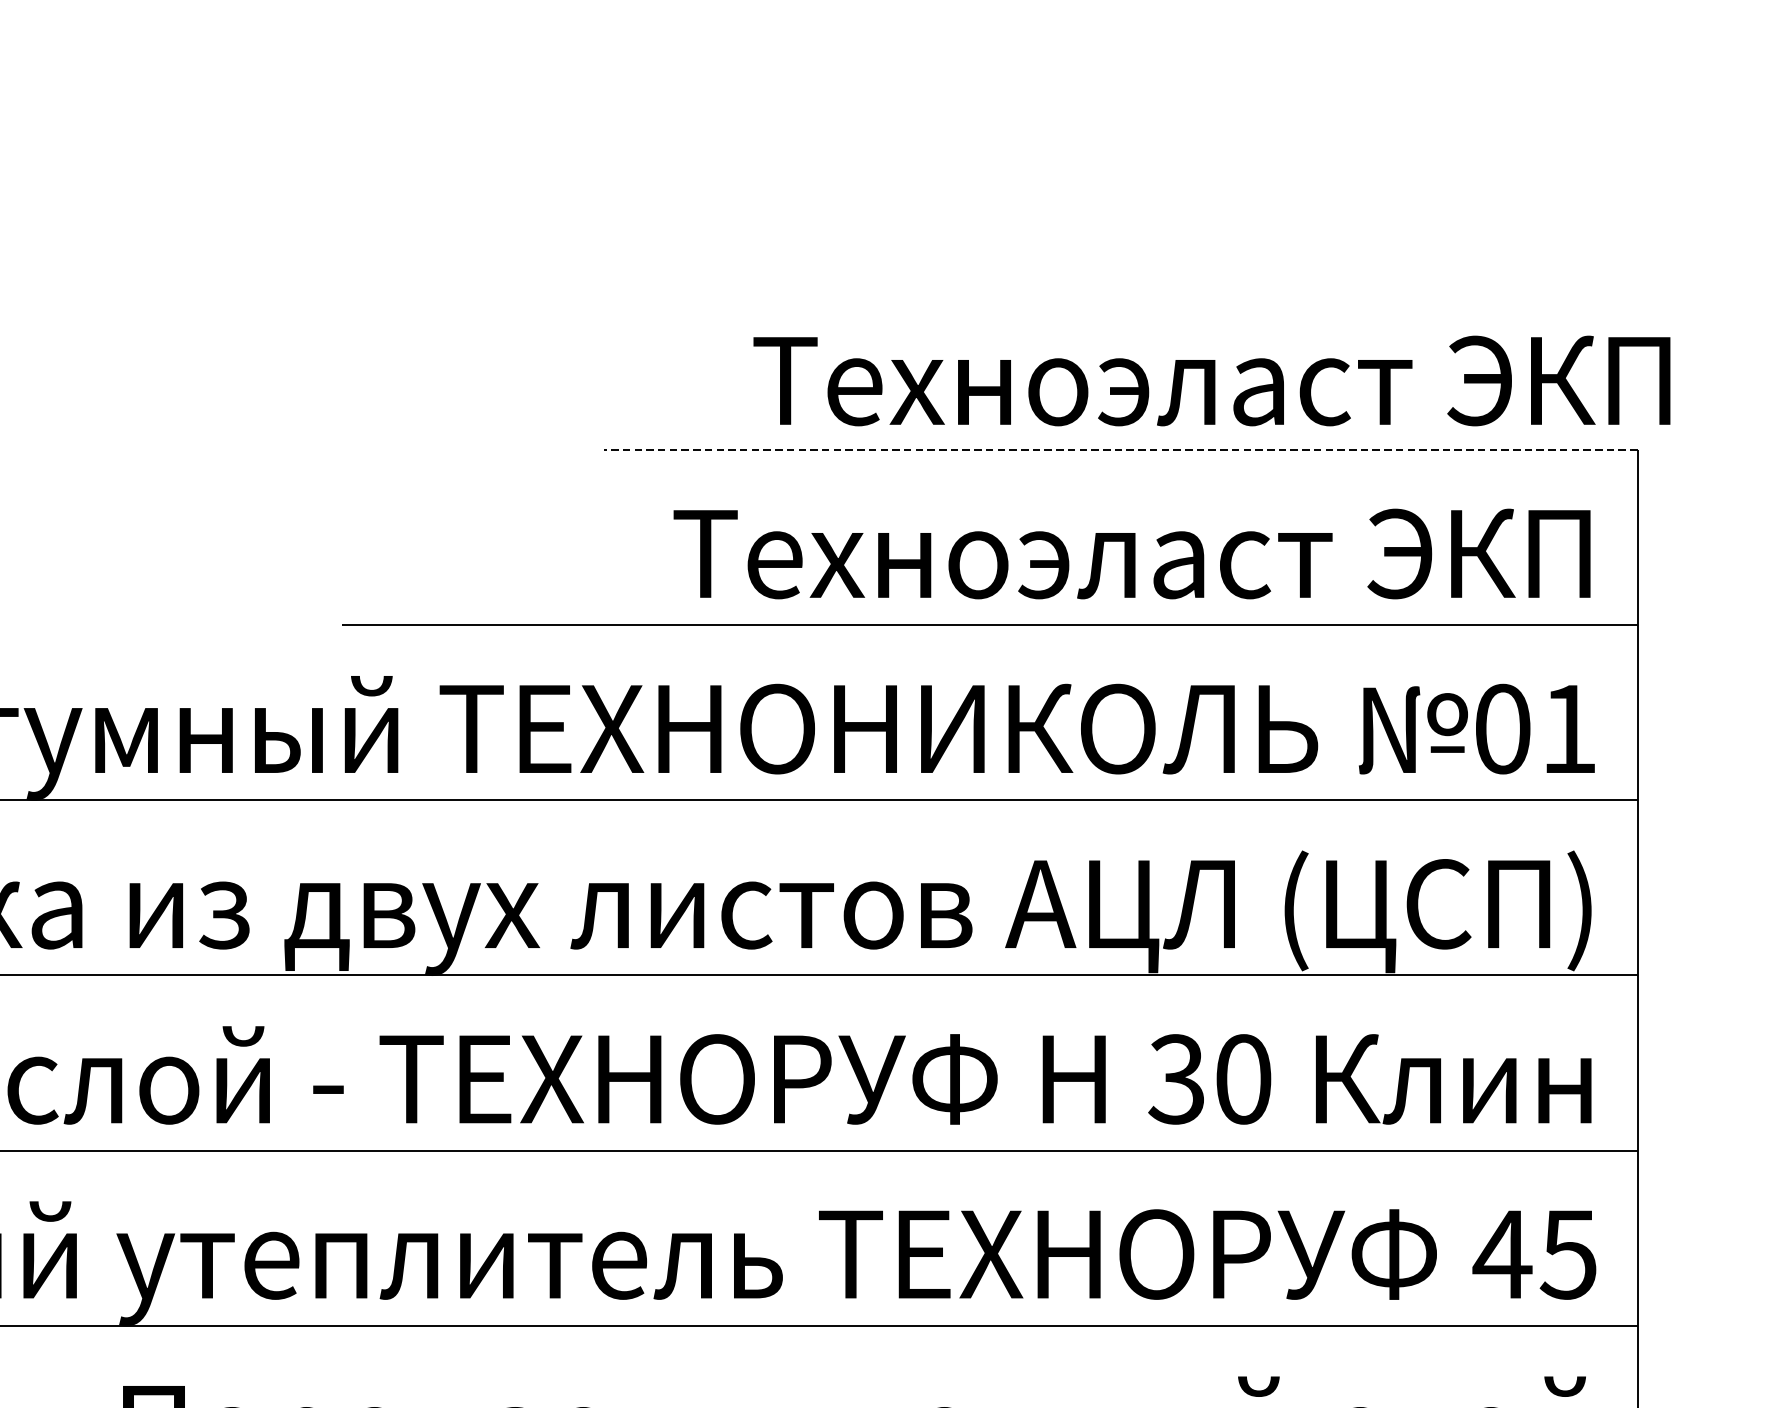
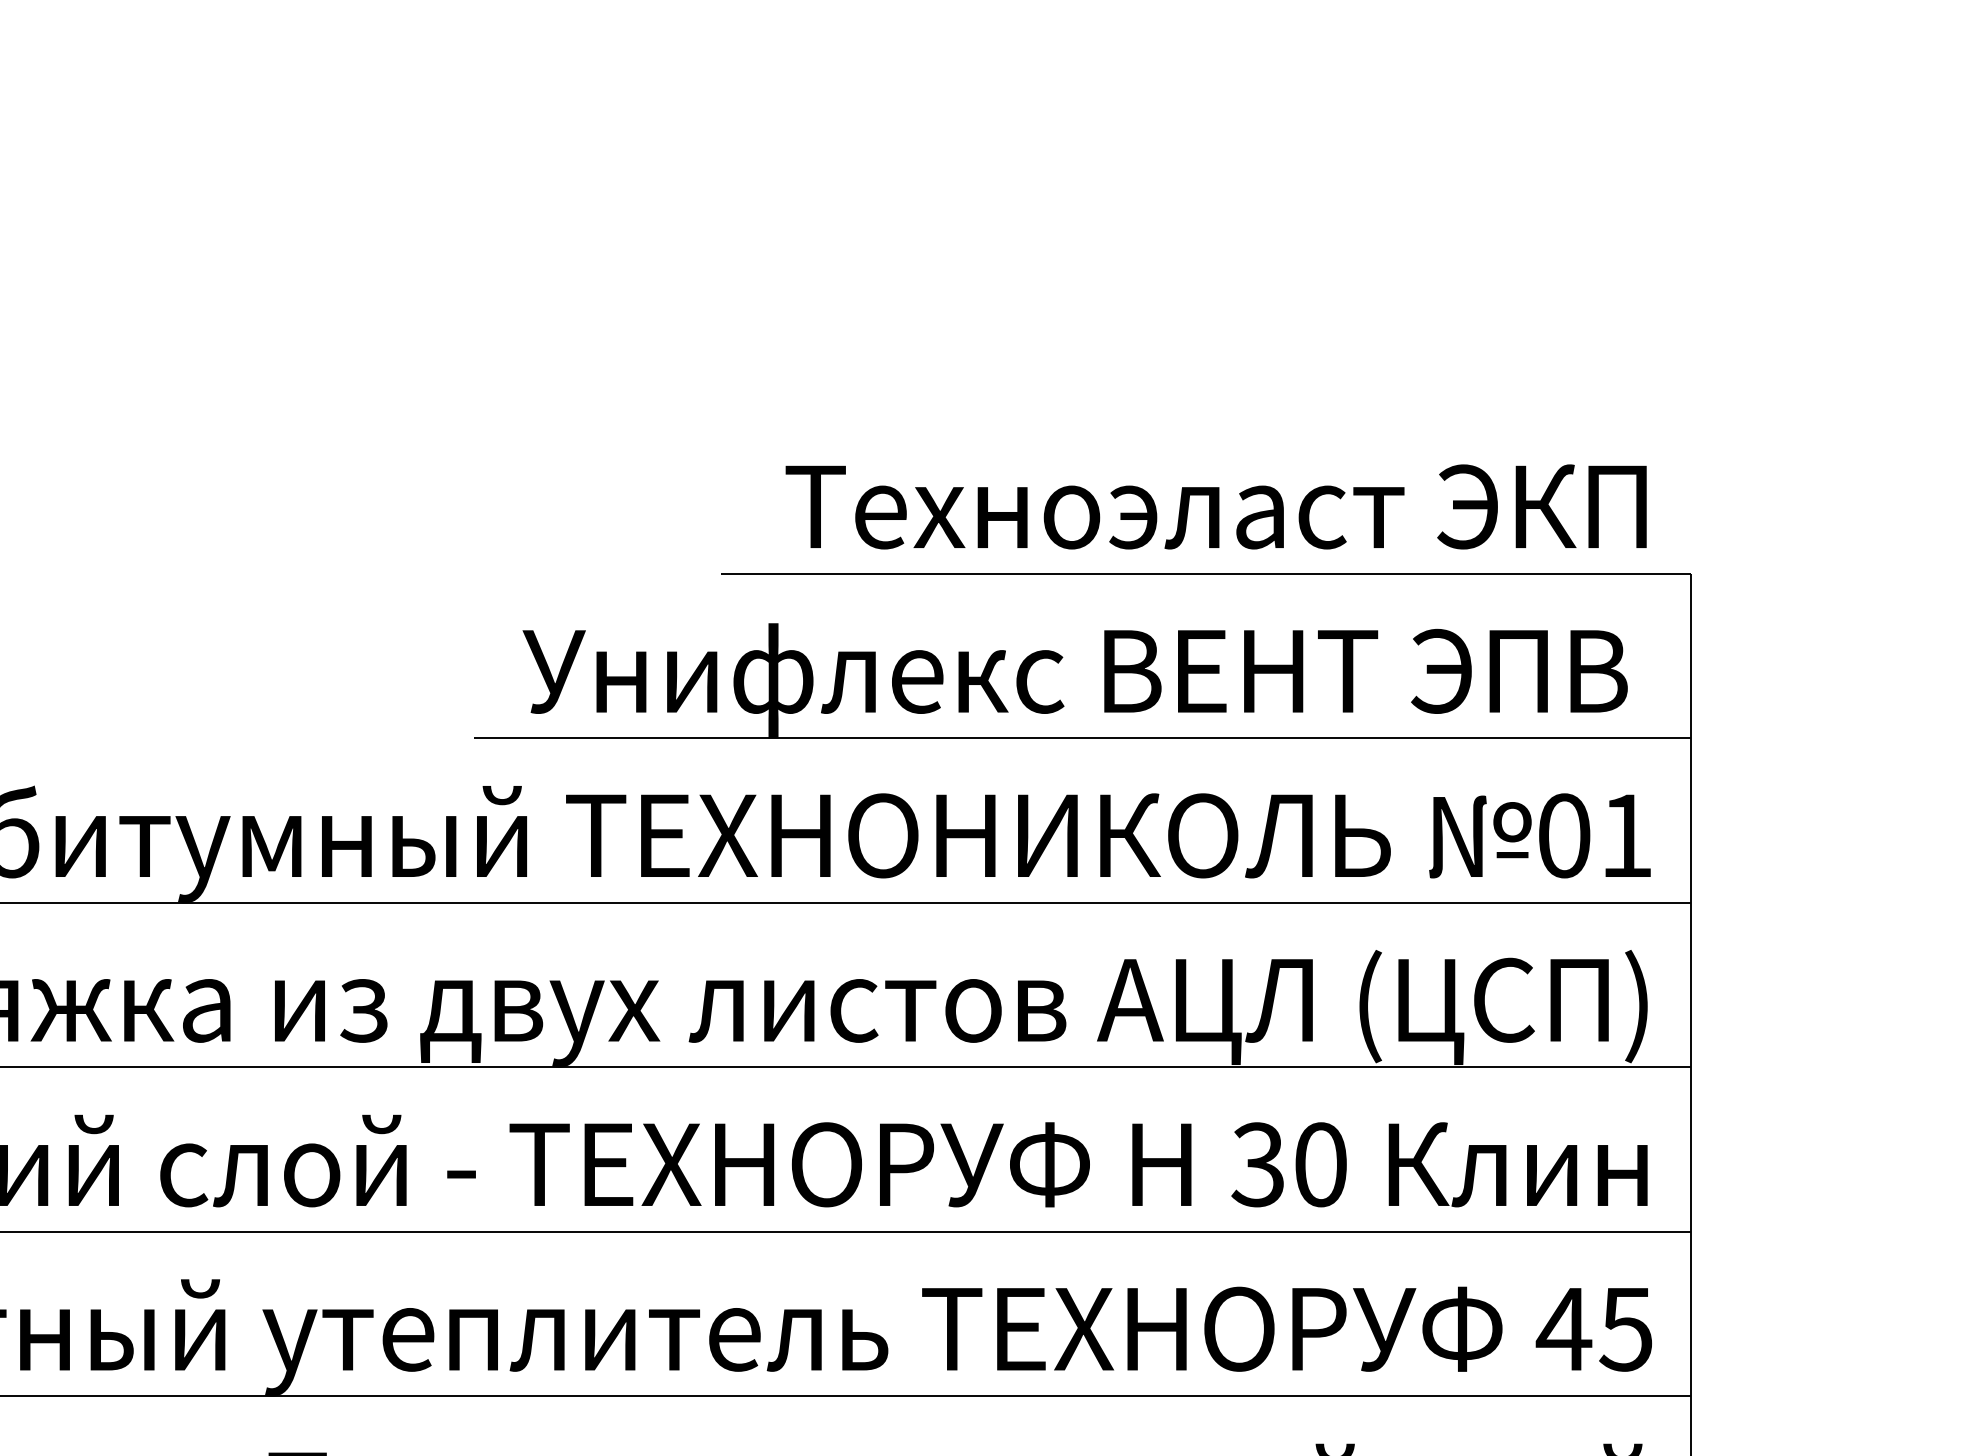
text: (1211, 380) -> (1215, 506), moved
line: (1120, 449) -> (1205, 573), dashed -> solid
text: (991, 562) -> (1084, 679), Техноэласт ЭКП -> Унифлекс ВЕНТ ЭПВ

